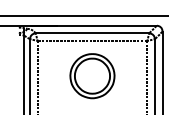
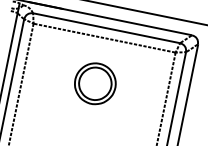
part: (92, 76) -> (95, 84), size x0.7

